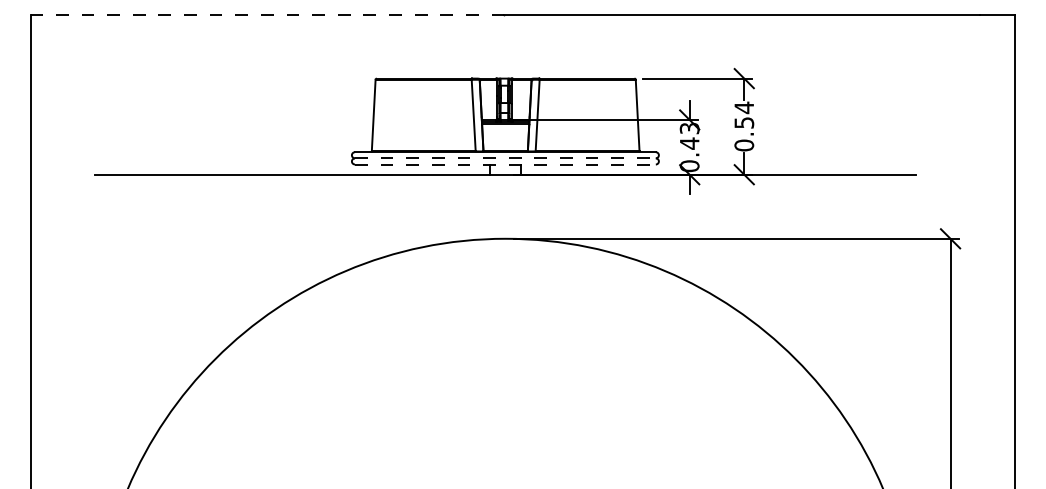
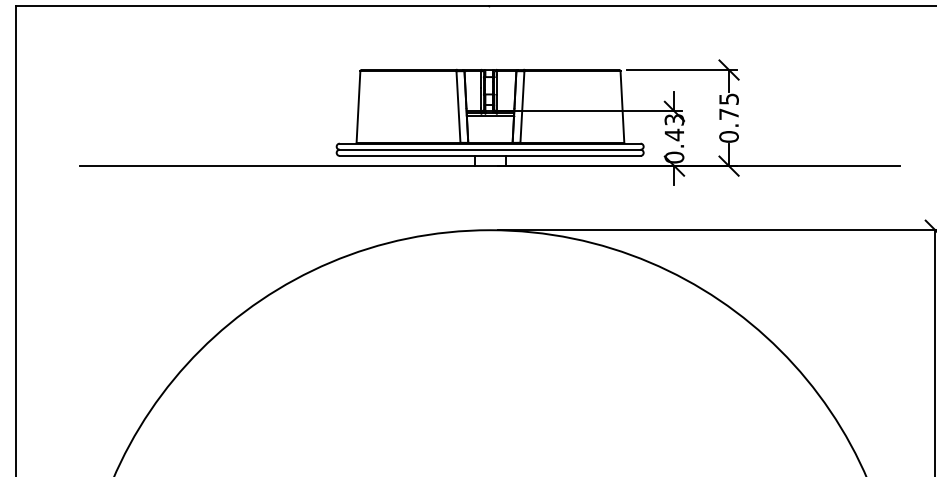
line: (267, 14) -> (252, 5), dashed -> solid
text: (744, 114) -> (729, 105), 0.54 -> 0.75
line: (505, 158) -> (490, 149), dashed -> solid
line: (505, 164) -> (490, 155), dashed -> solid

